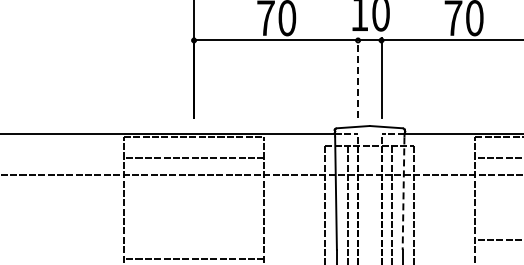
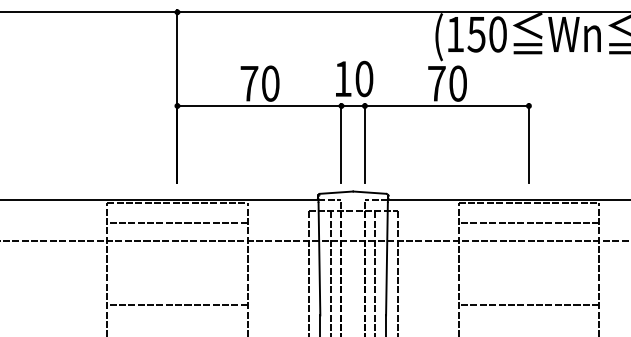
line: (358, 77) -> (341, 143), dashed -> solid
line: (403, 193) -> (386, 259), dashed -> solid
line: (194, 258) -> (177, 305), moved

